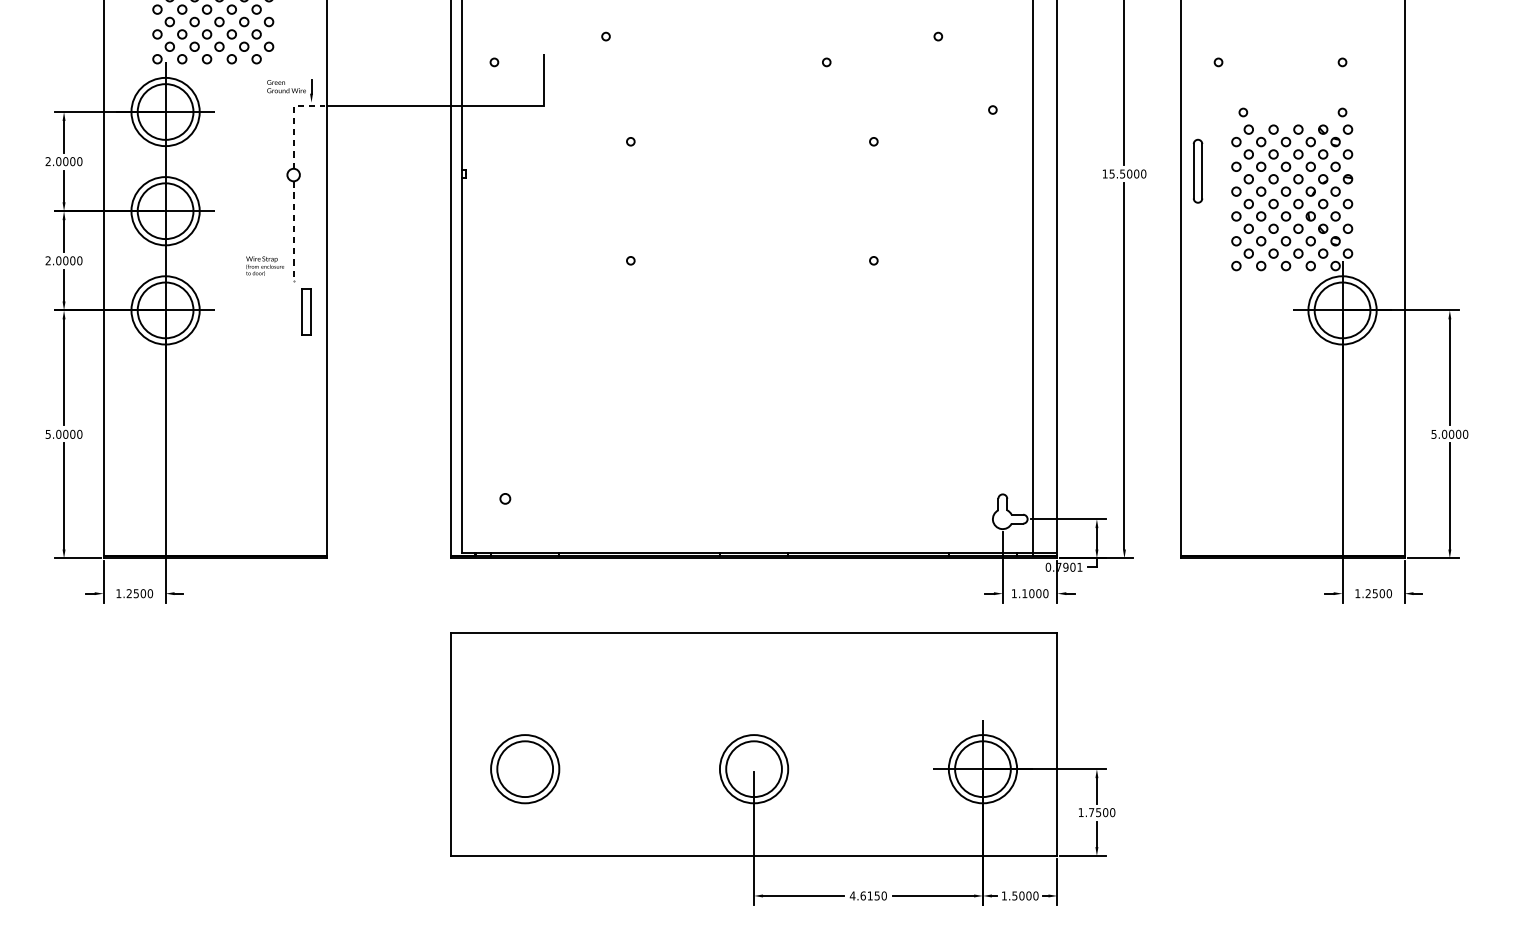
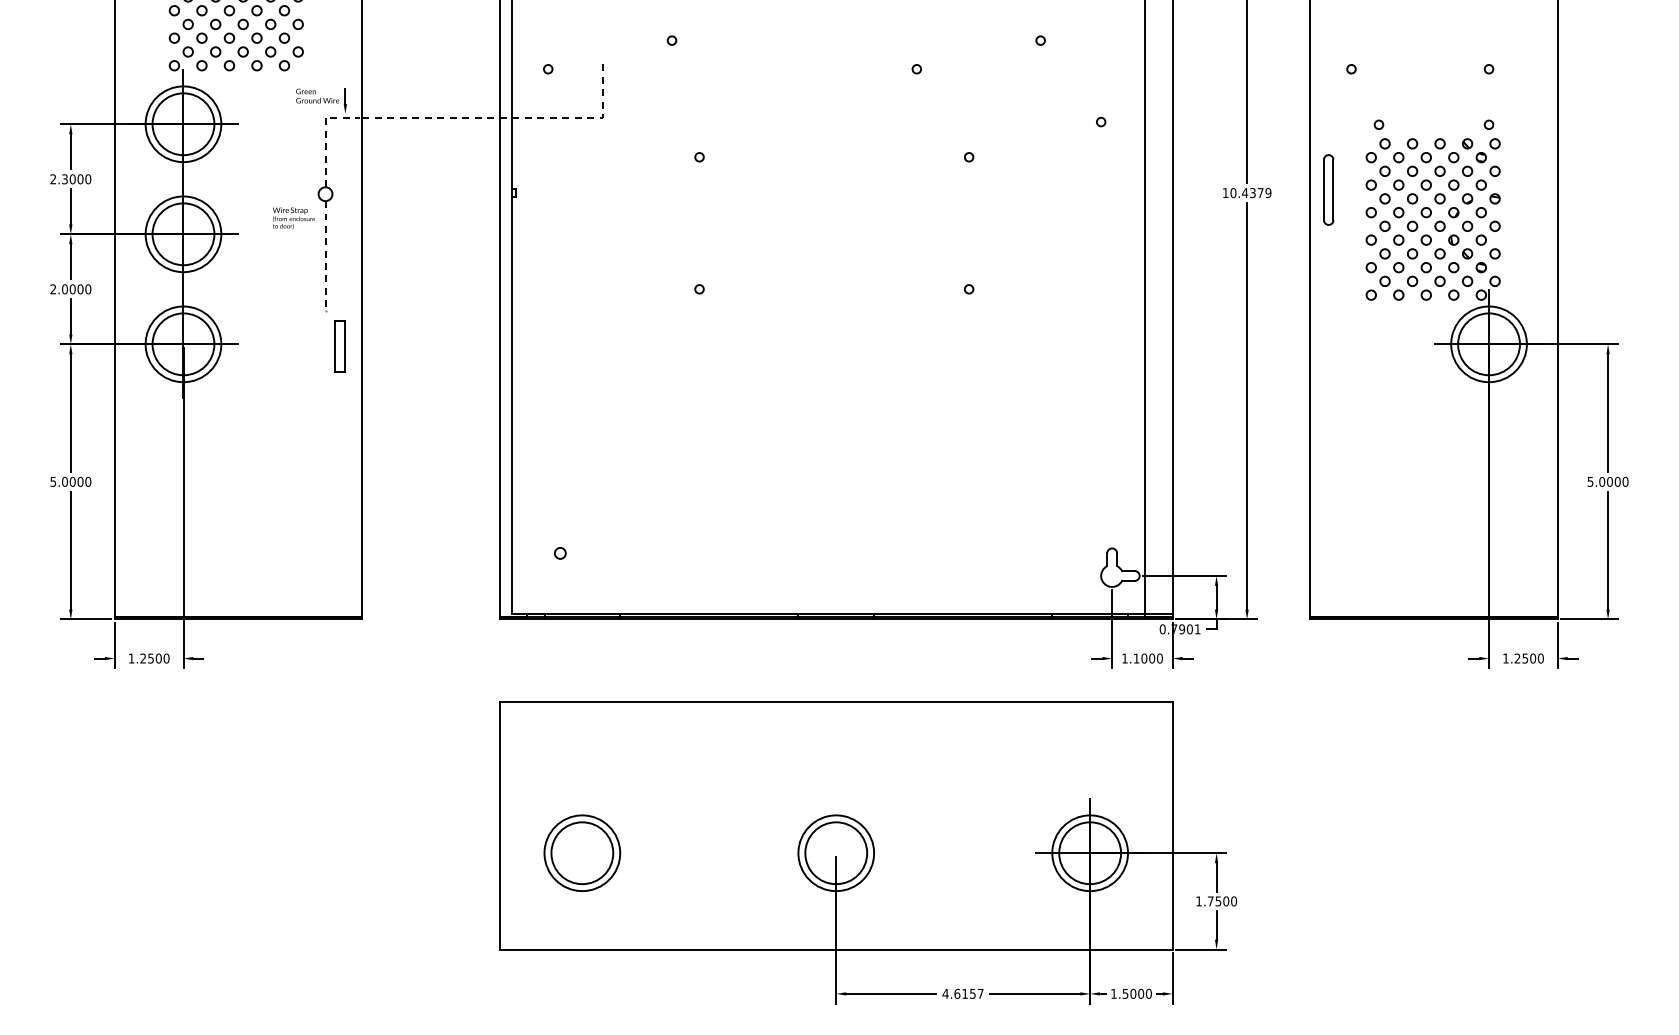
line: (462, 105) -> (512, 117), solid -> dashed
text: (58, 161) -> (64, 179), 2.0000 -> 2.3000
text: (1127, 174) -> (1250, 193), 15.5000 -> 10.4379
text: (264, 265) -> (293, 217), moved
text: (884, 895) -> (980, 993), 4.6150 -> 4.6157

